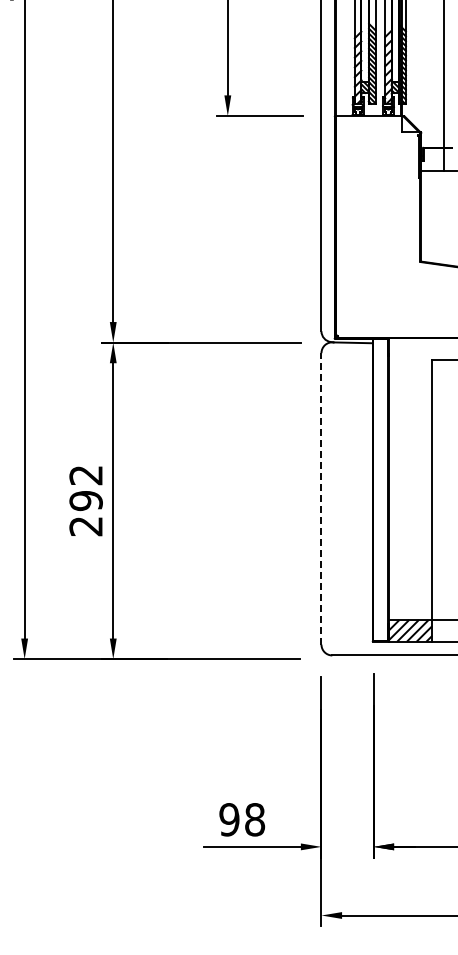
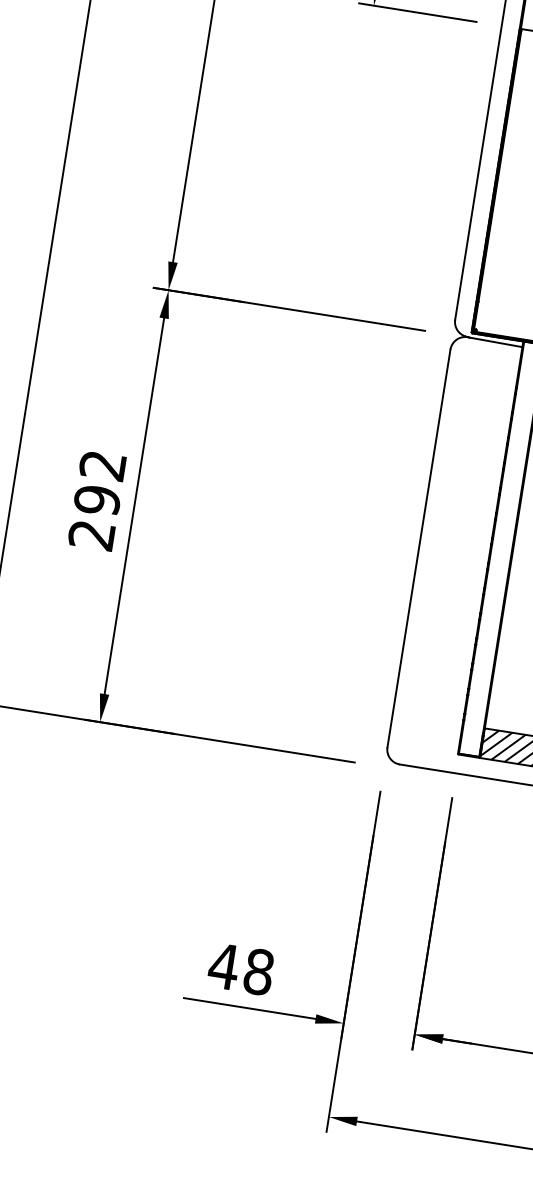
line: (321, 498) -> (419, 547), dashed -> solid
text: (229, 819) -> (224, 966), 98 -> 48

